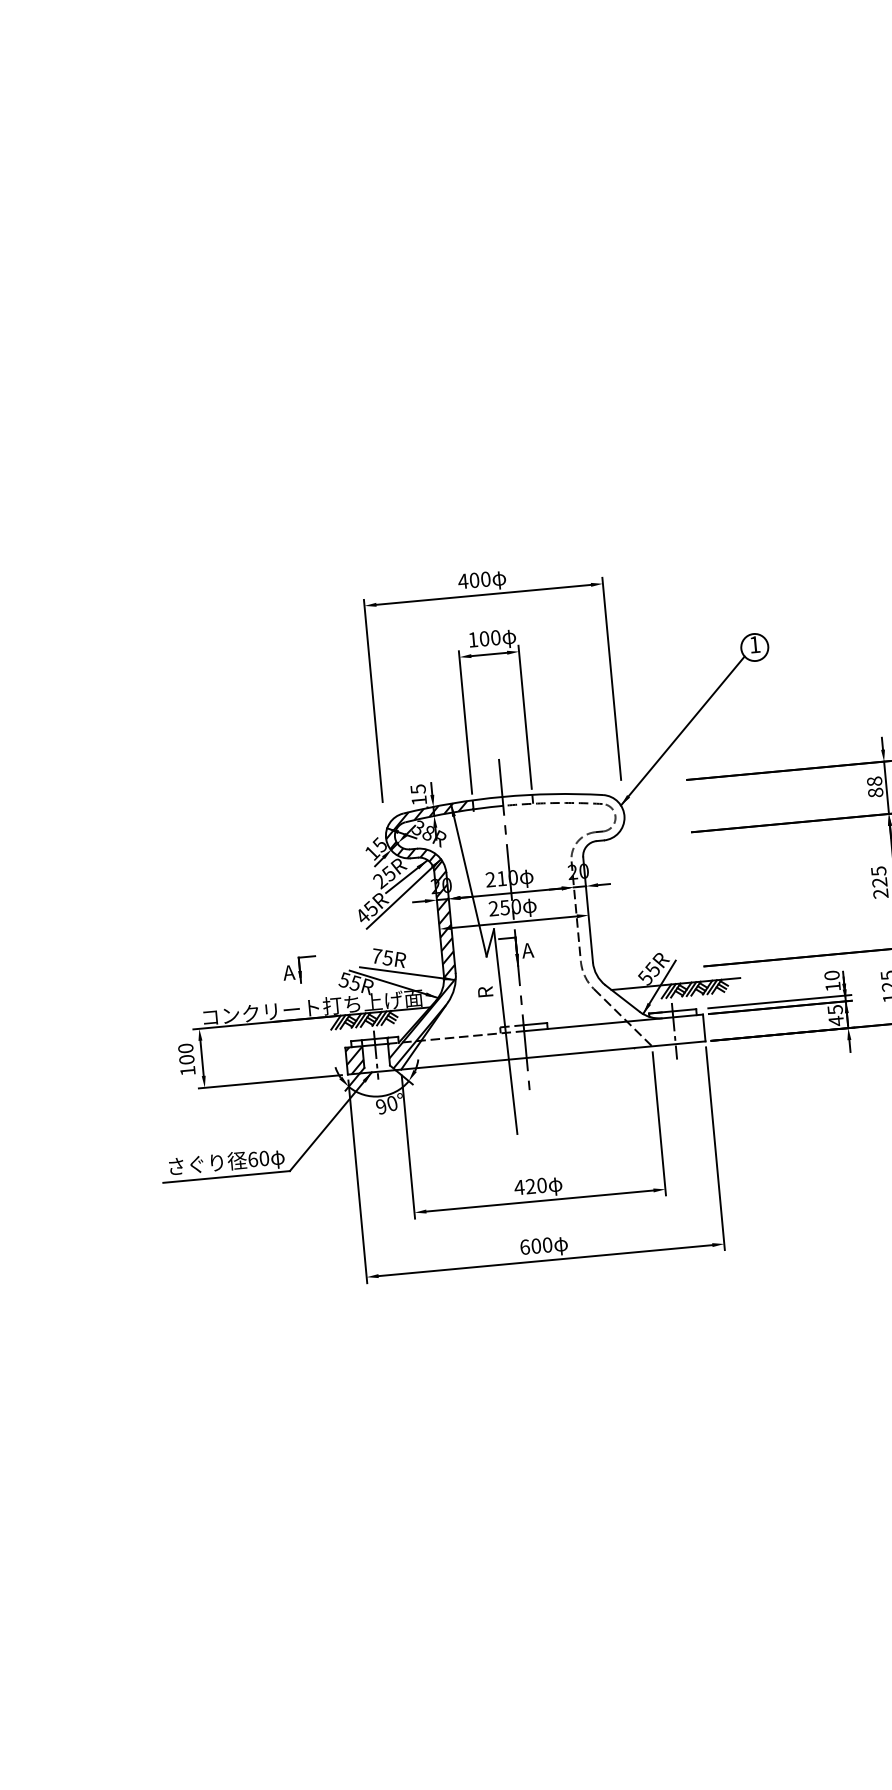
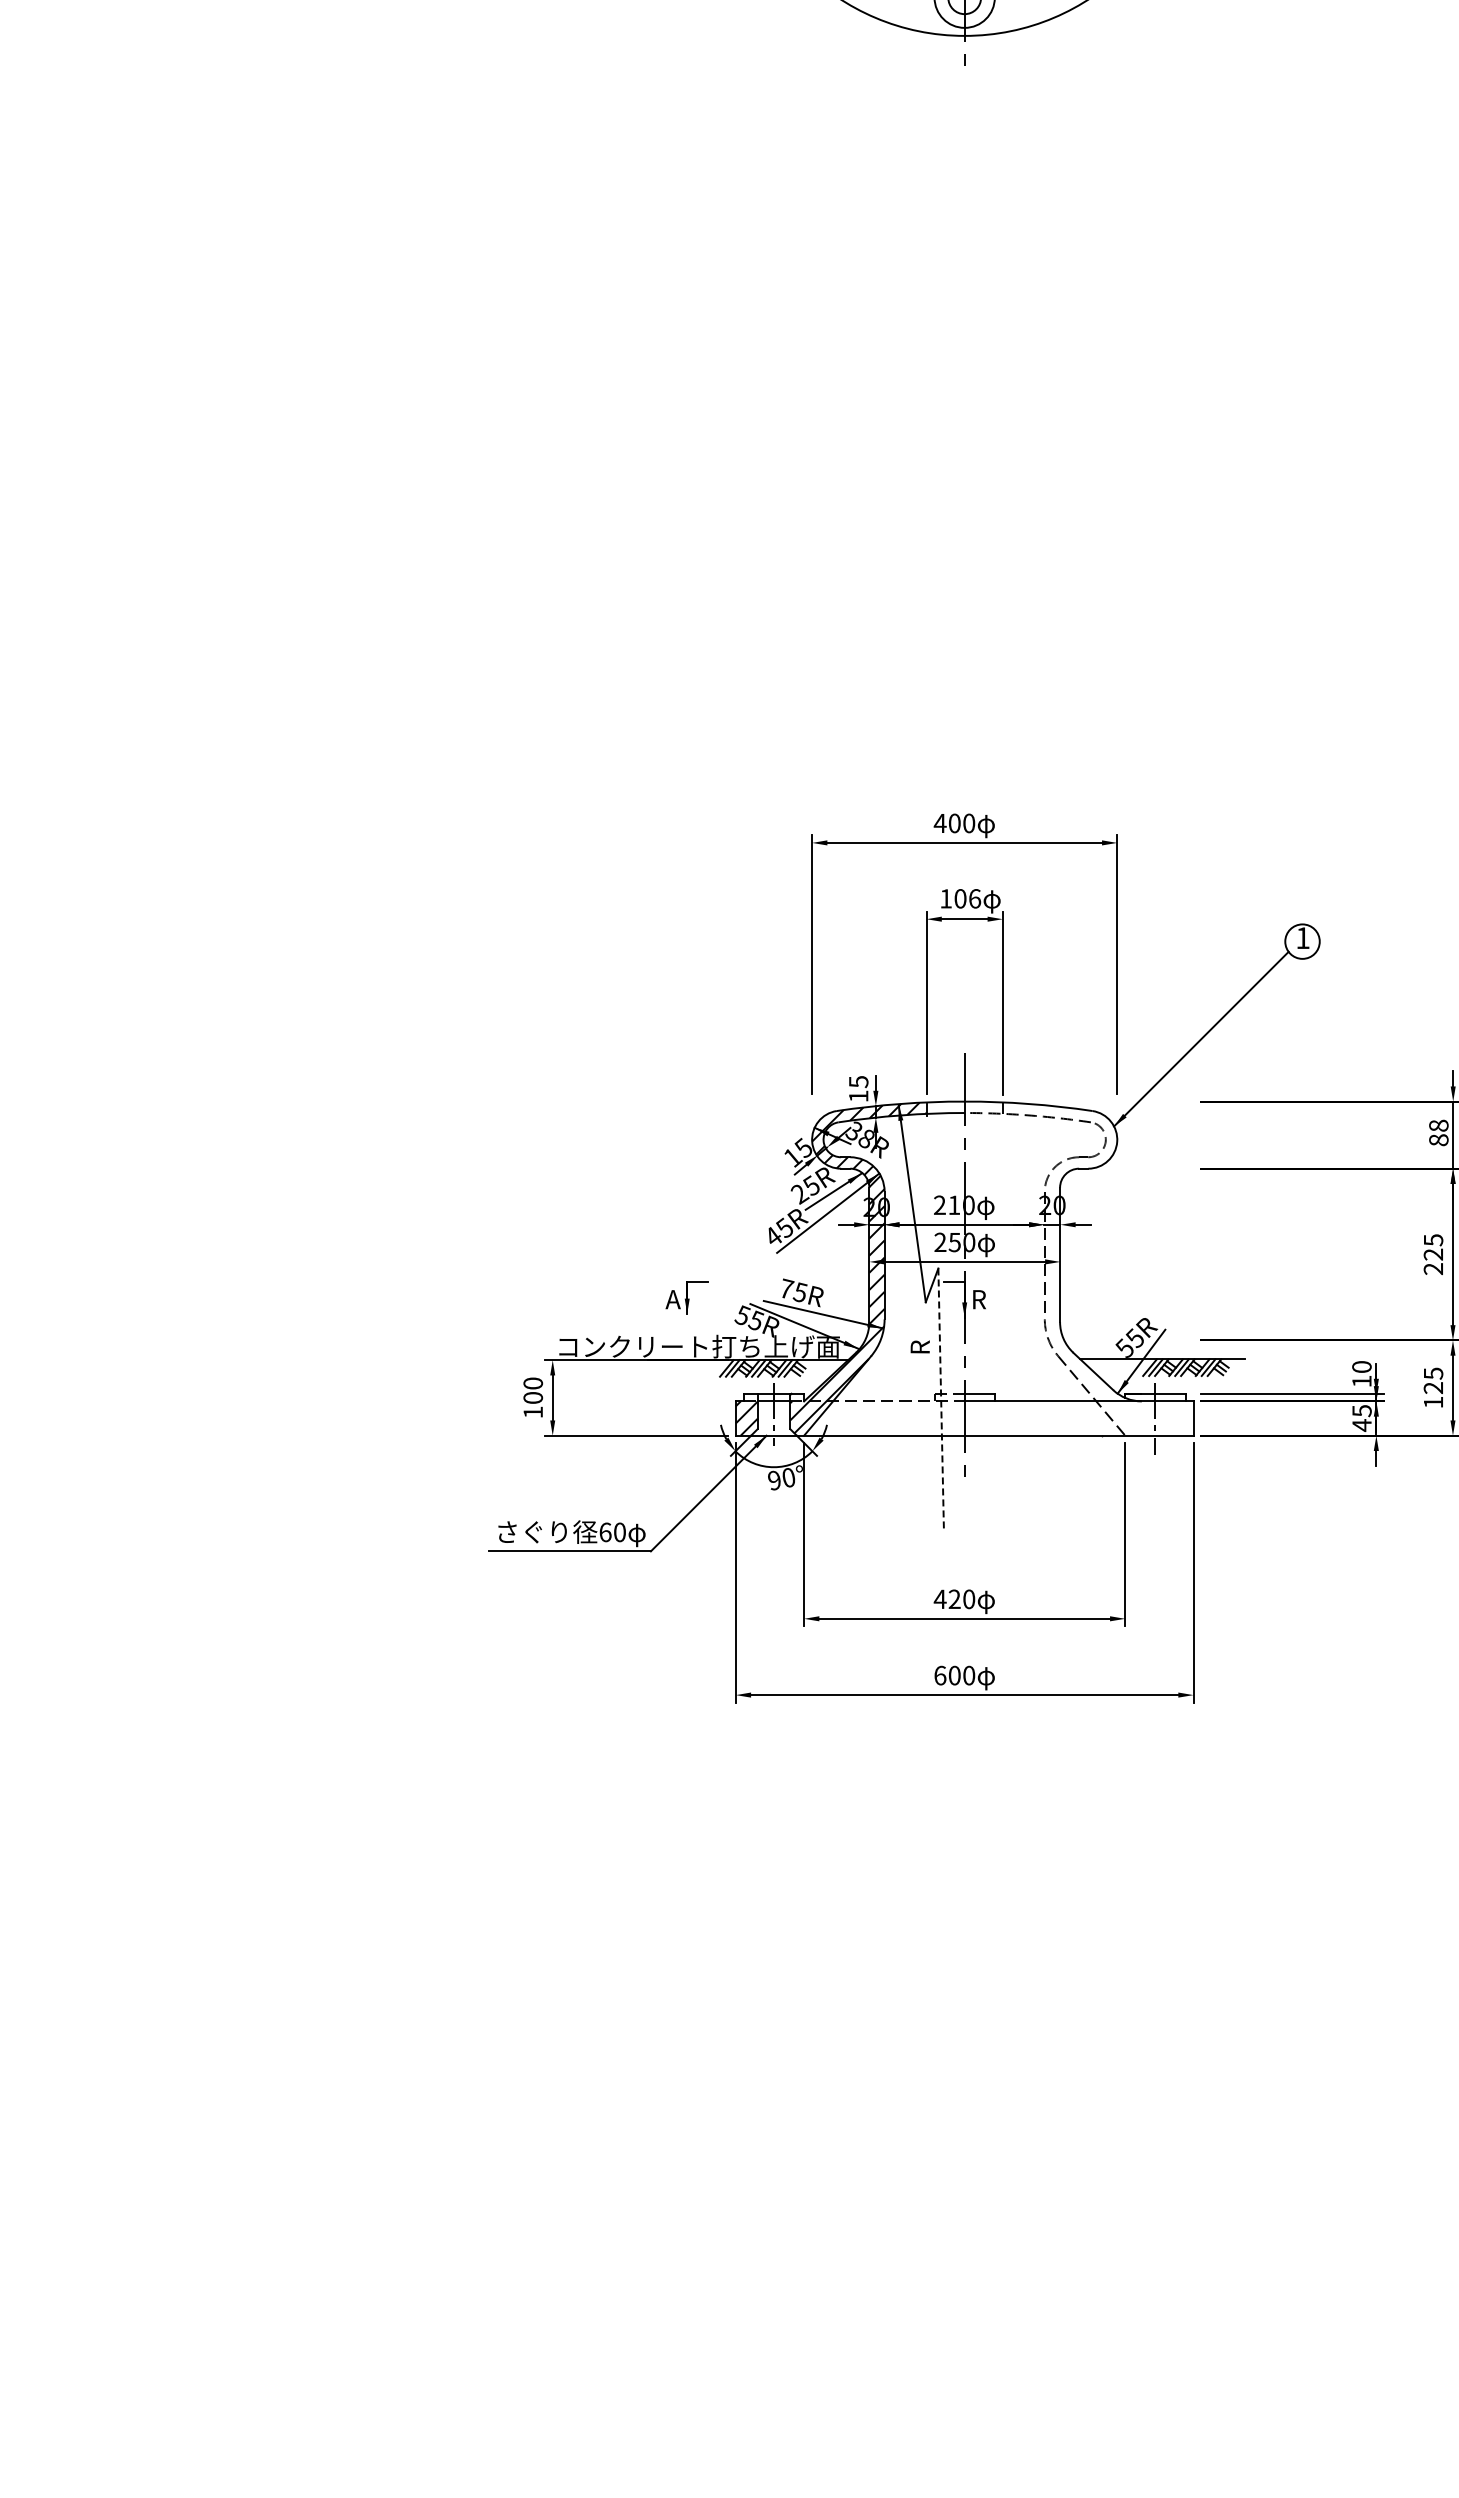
text: (496, 637) -> (975, 898), 100 -> 106
text: (527, 950) -> (978, 1299), A -> R
line: (506, 1032) -> (941, 1400), solid -> dashed

